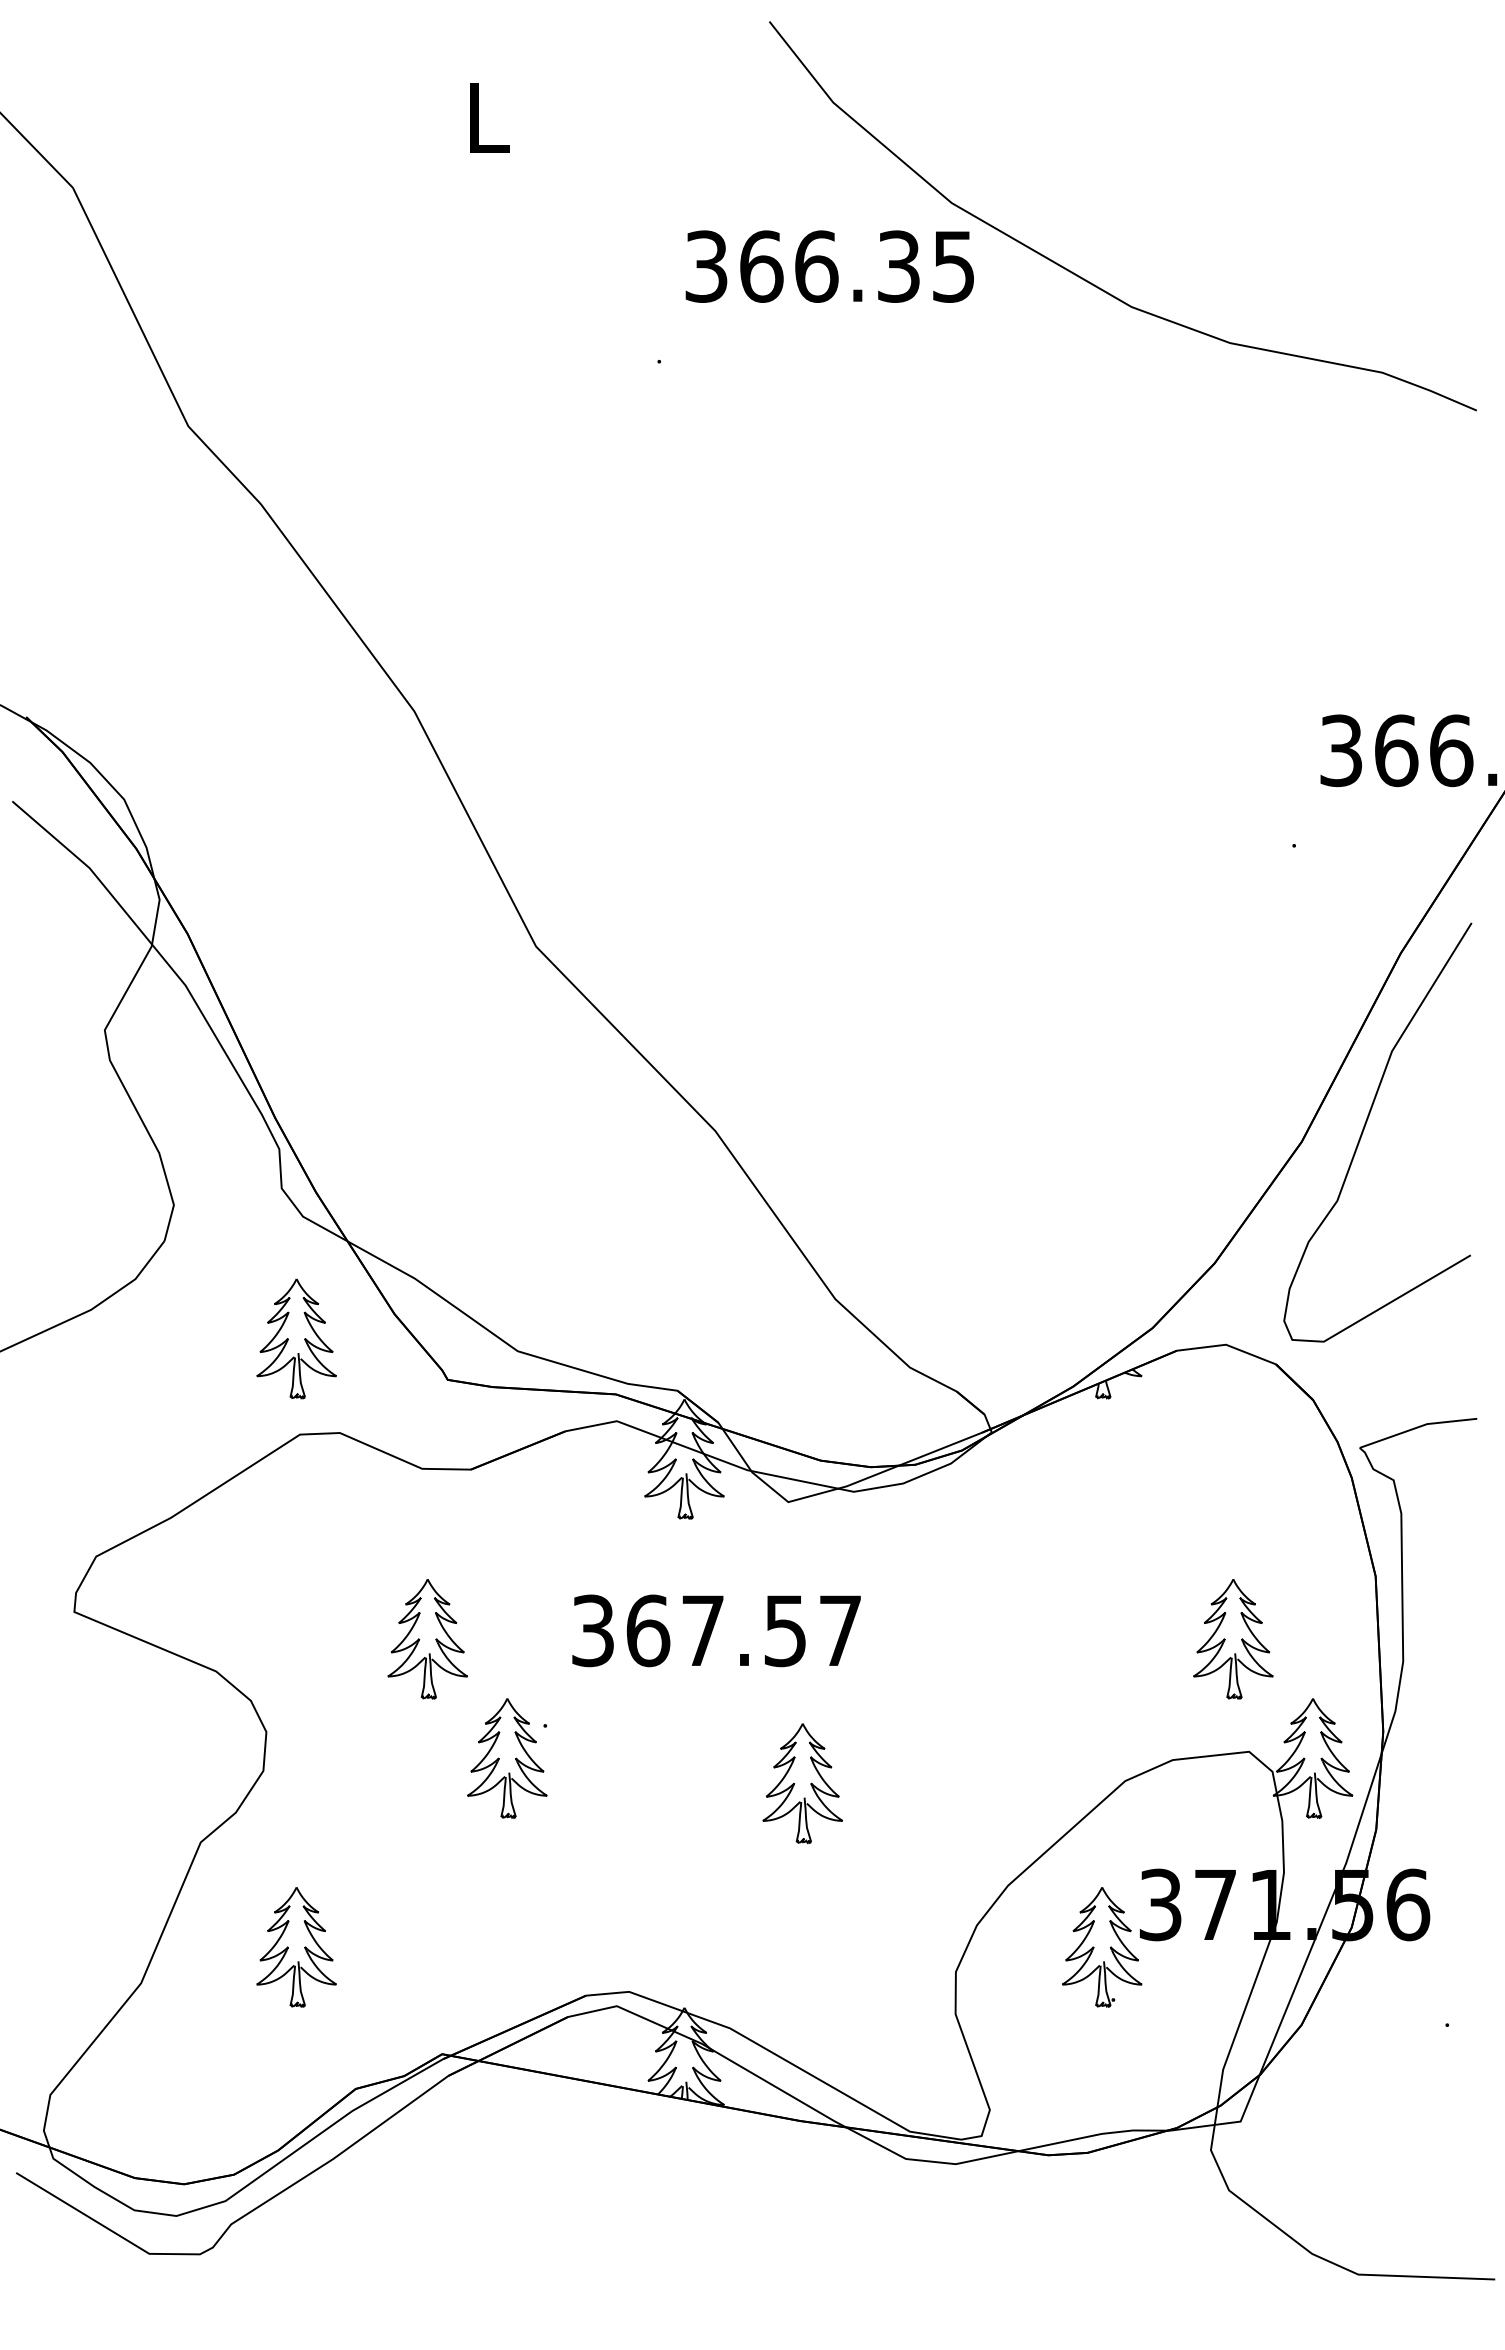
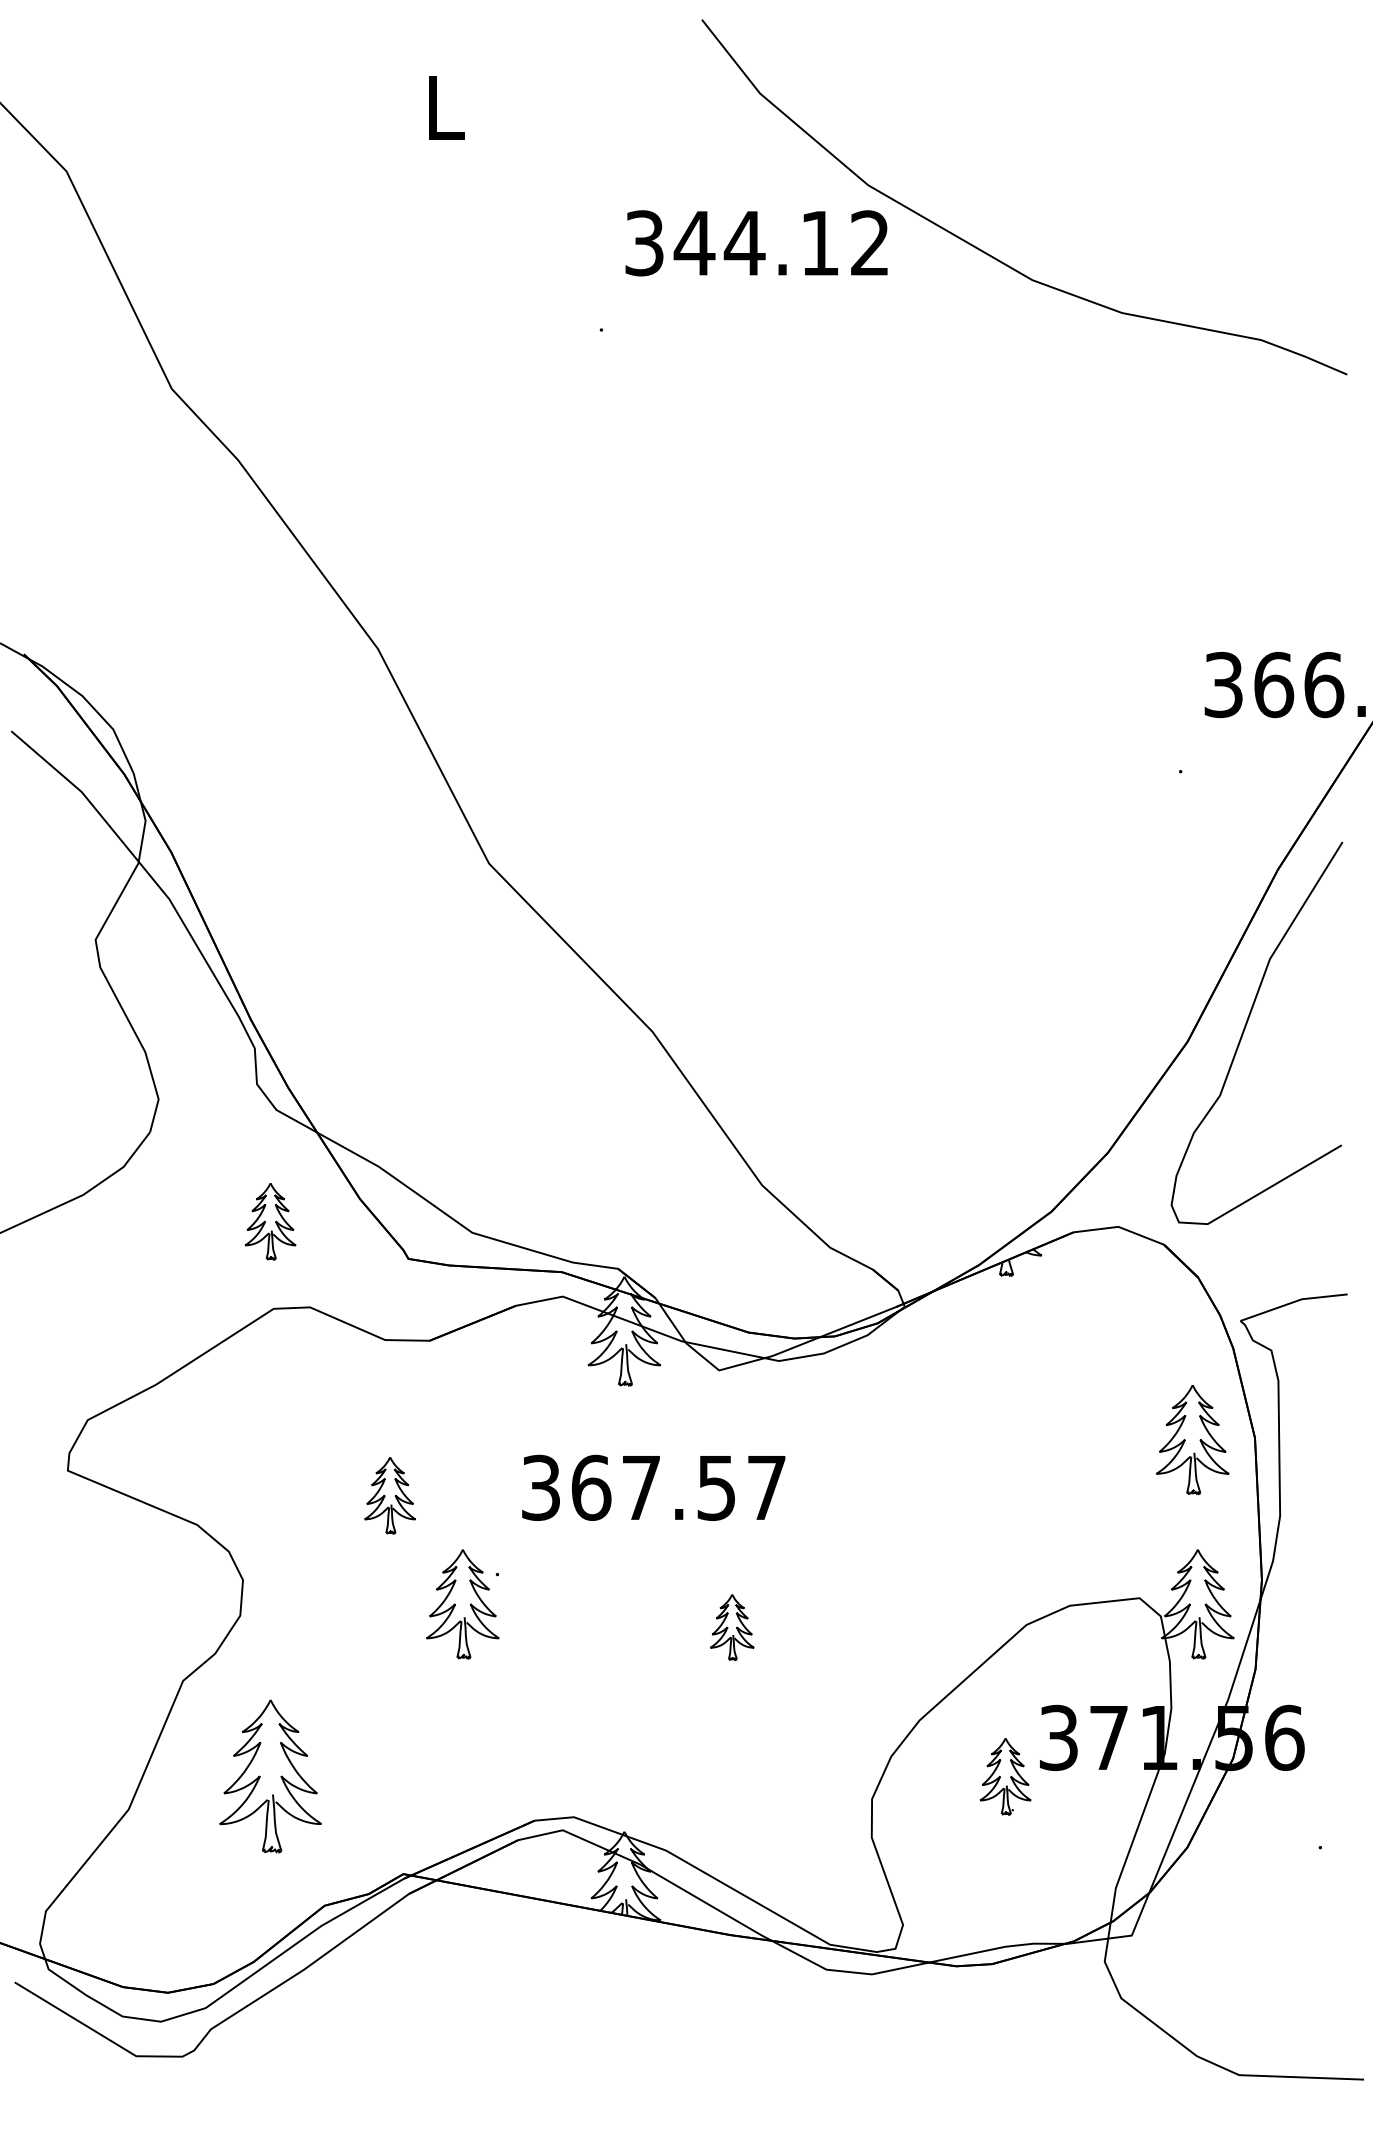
text: (855, 266) -> (780, 243), 366.35 -> 344.12
part: (296, 1338) -> (270, 1221), size x0.7
part: (427, 1639) -> (390, 1495), size x0.7
part: (1233, 1639) -> (1192, 1440), moved
part: (802, 1783) -> (732, 1627), size x0.6
part: (296, 1947) -> (270, 1776), size x1.4
part: (1102, 1947) -> (1005, 1776), size x0.7

